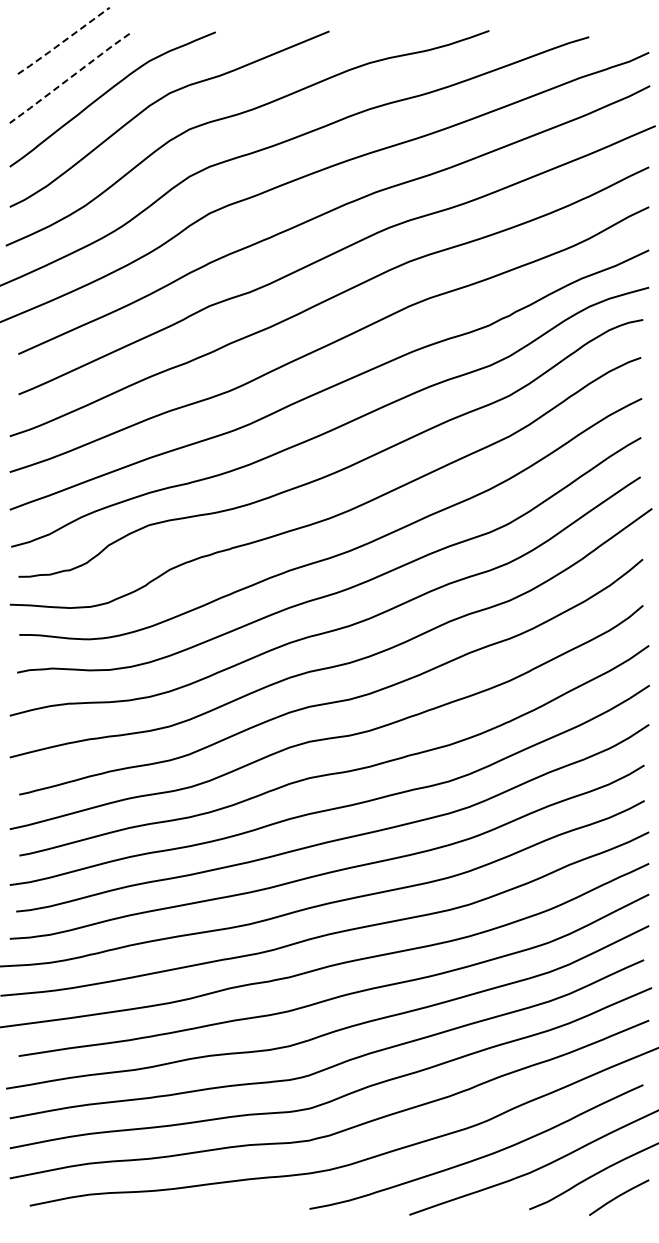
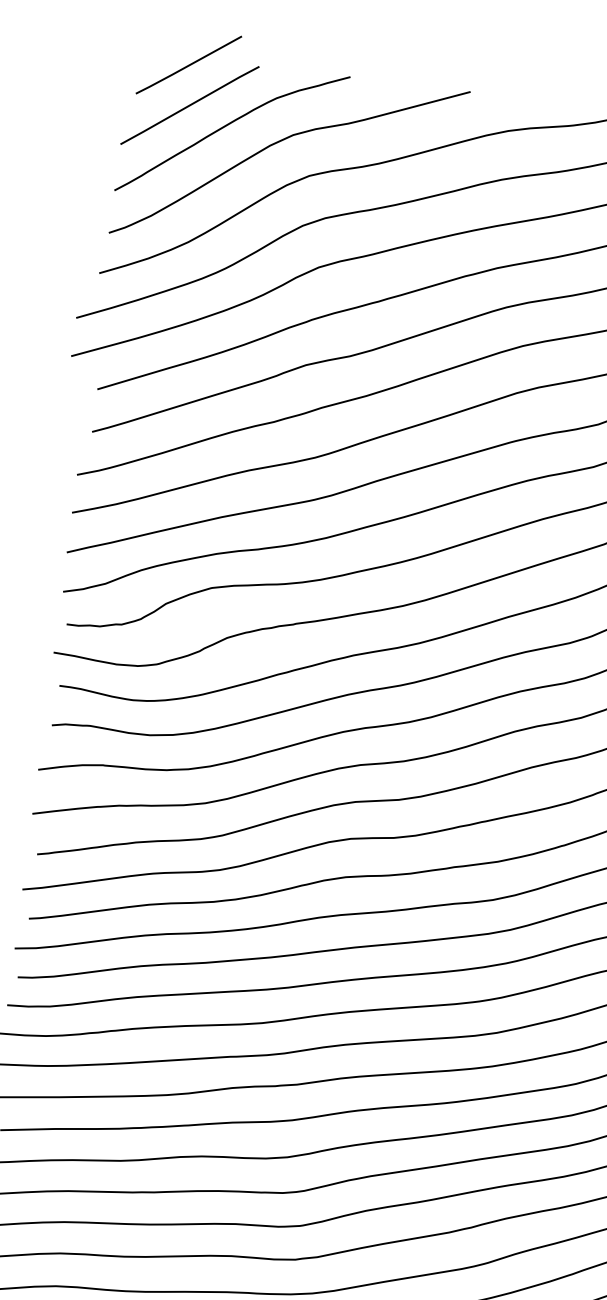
line: (63, 41) -> (188, 65), dashed -> solid
line: (69, 78) -> (189, 105), dashed -> solid

